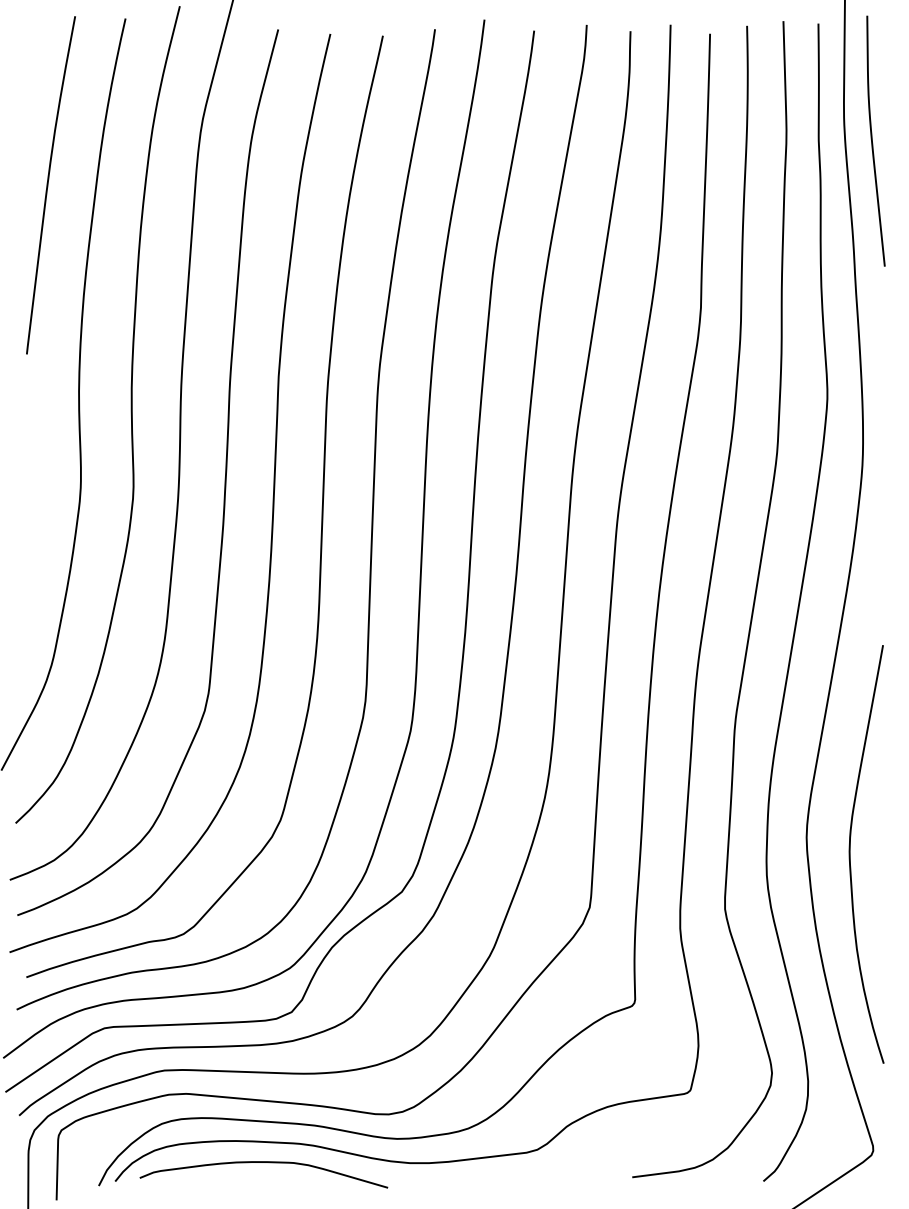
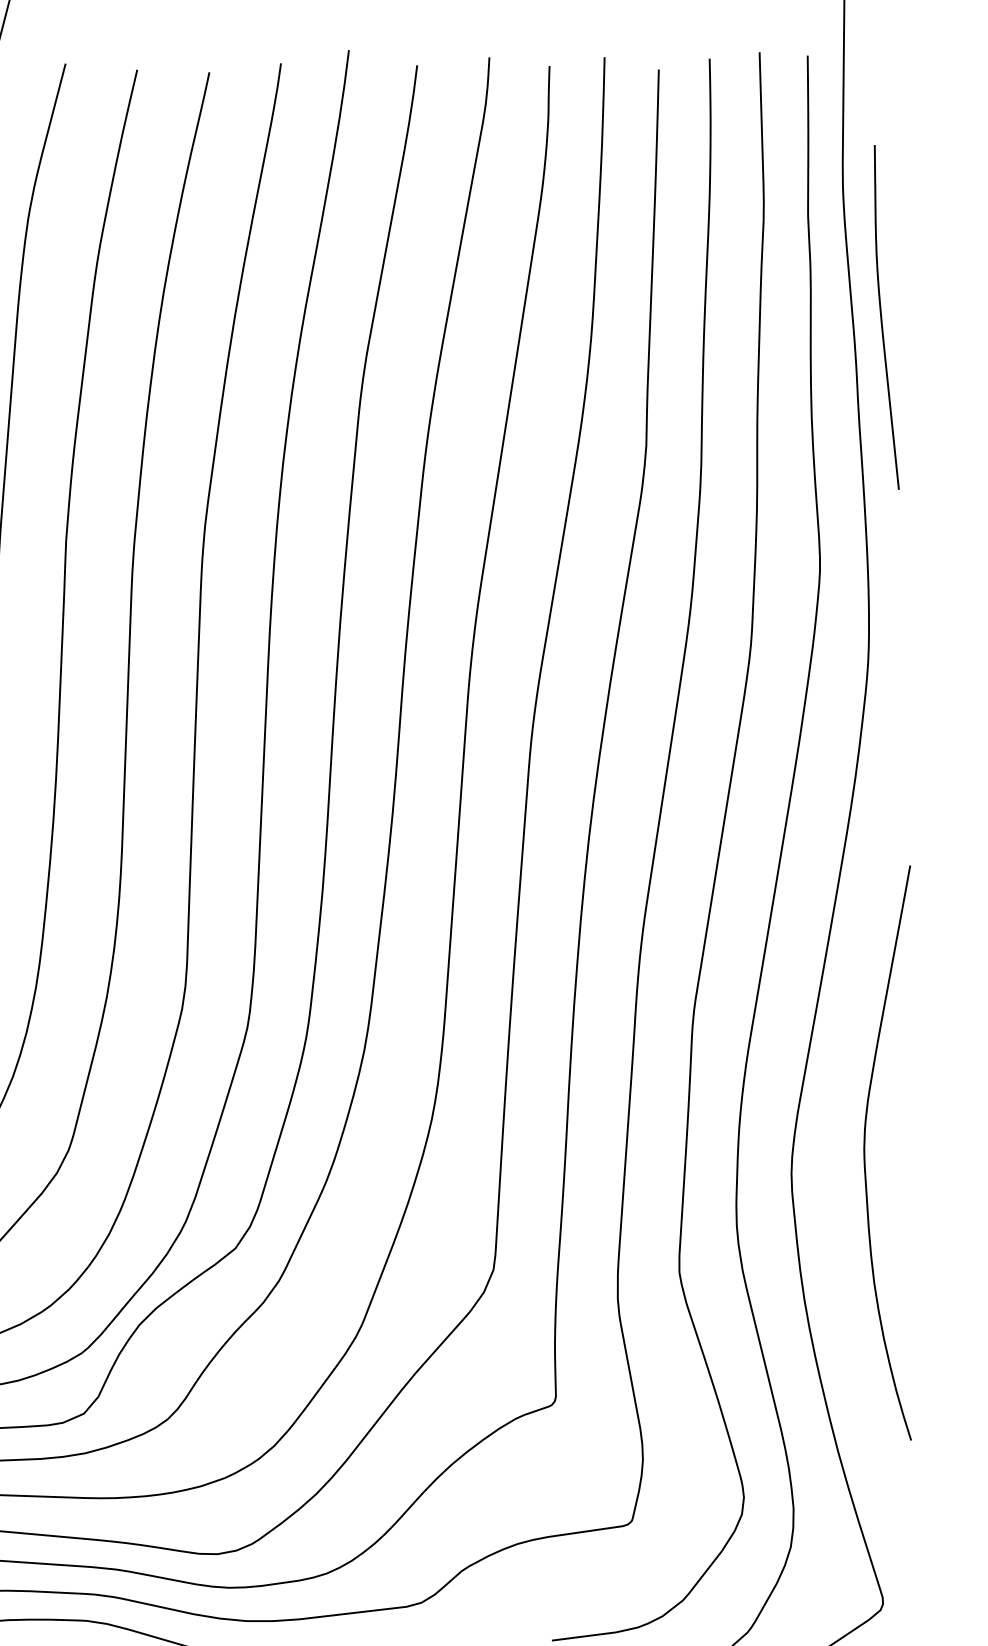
curve: (872, 140) -> (881, 316), moved
curve: (850, 854) -> (865, 1153), moved

